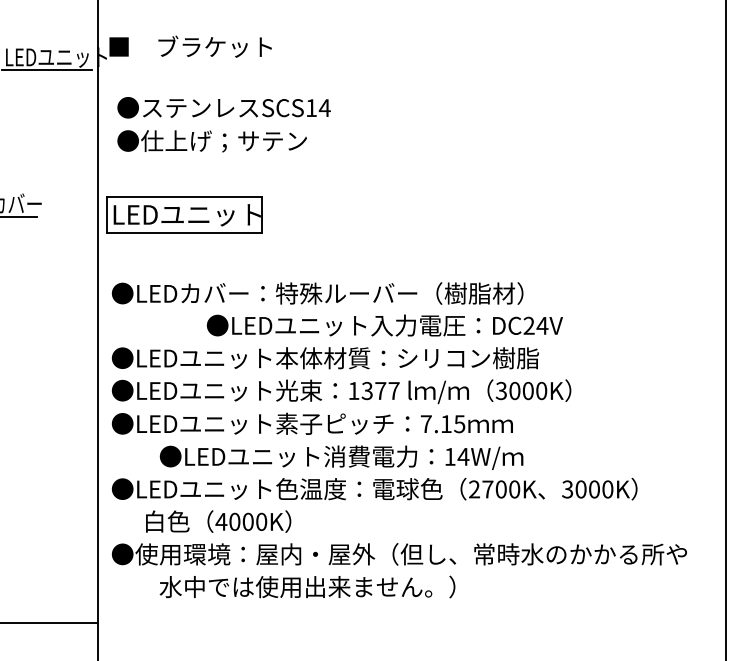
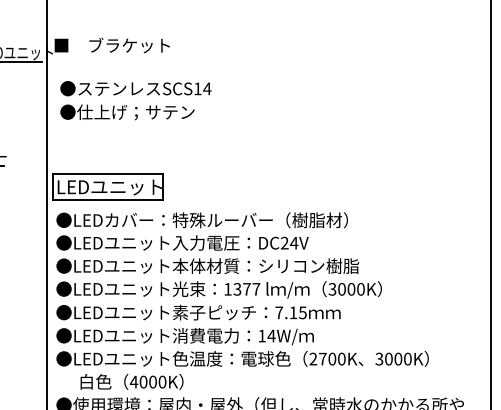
part: (184, 214) -> (107, 186), moved
text: (384, 325) -> (182, 242), moved
text: (341, 457) -> (185, 336), moved

